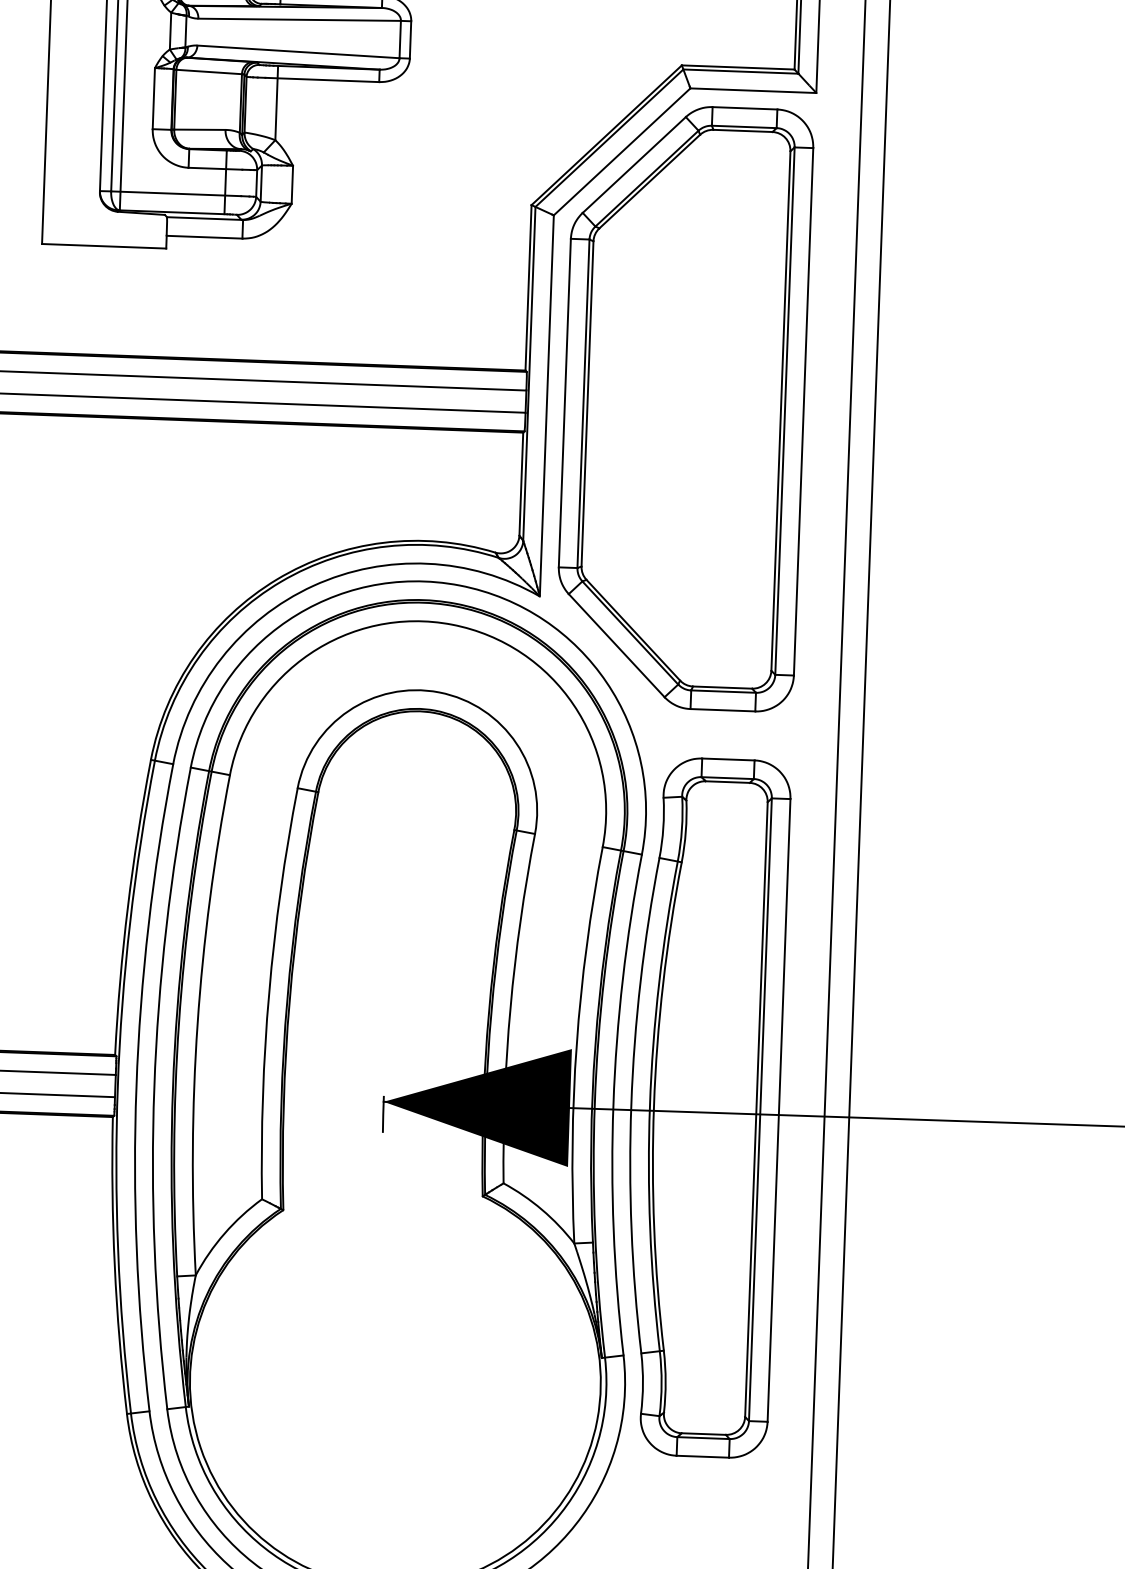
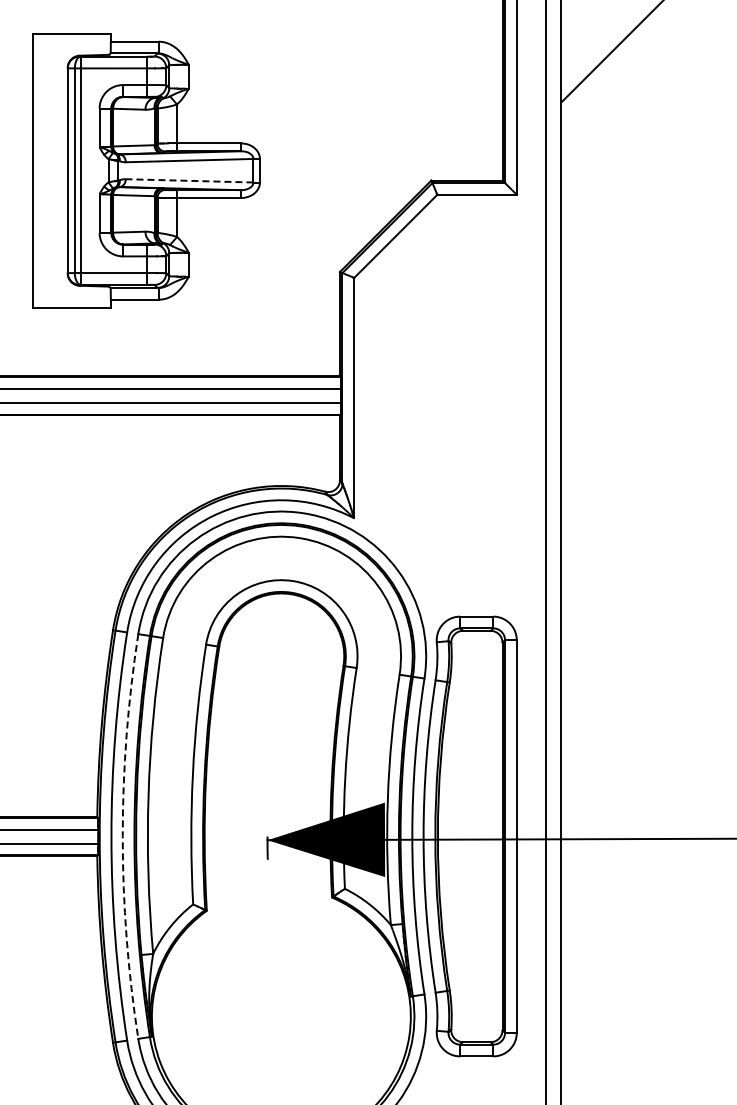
line: (298, 51) -> (189, 180), solid -> dashed
part: (683, 406) -> (440, 395), removed
arc: (153, 1087) -> (122, 836), solid -> dashed

